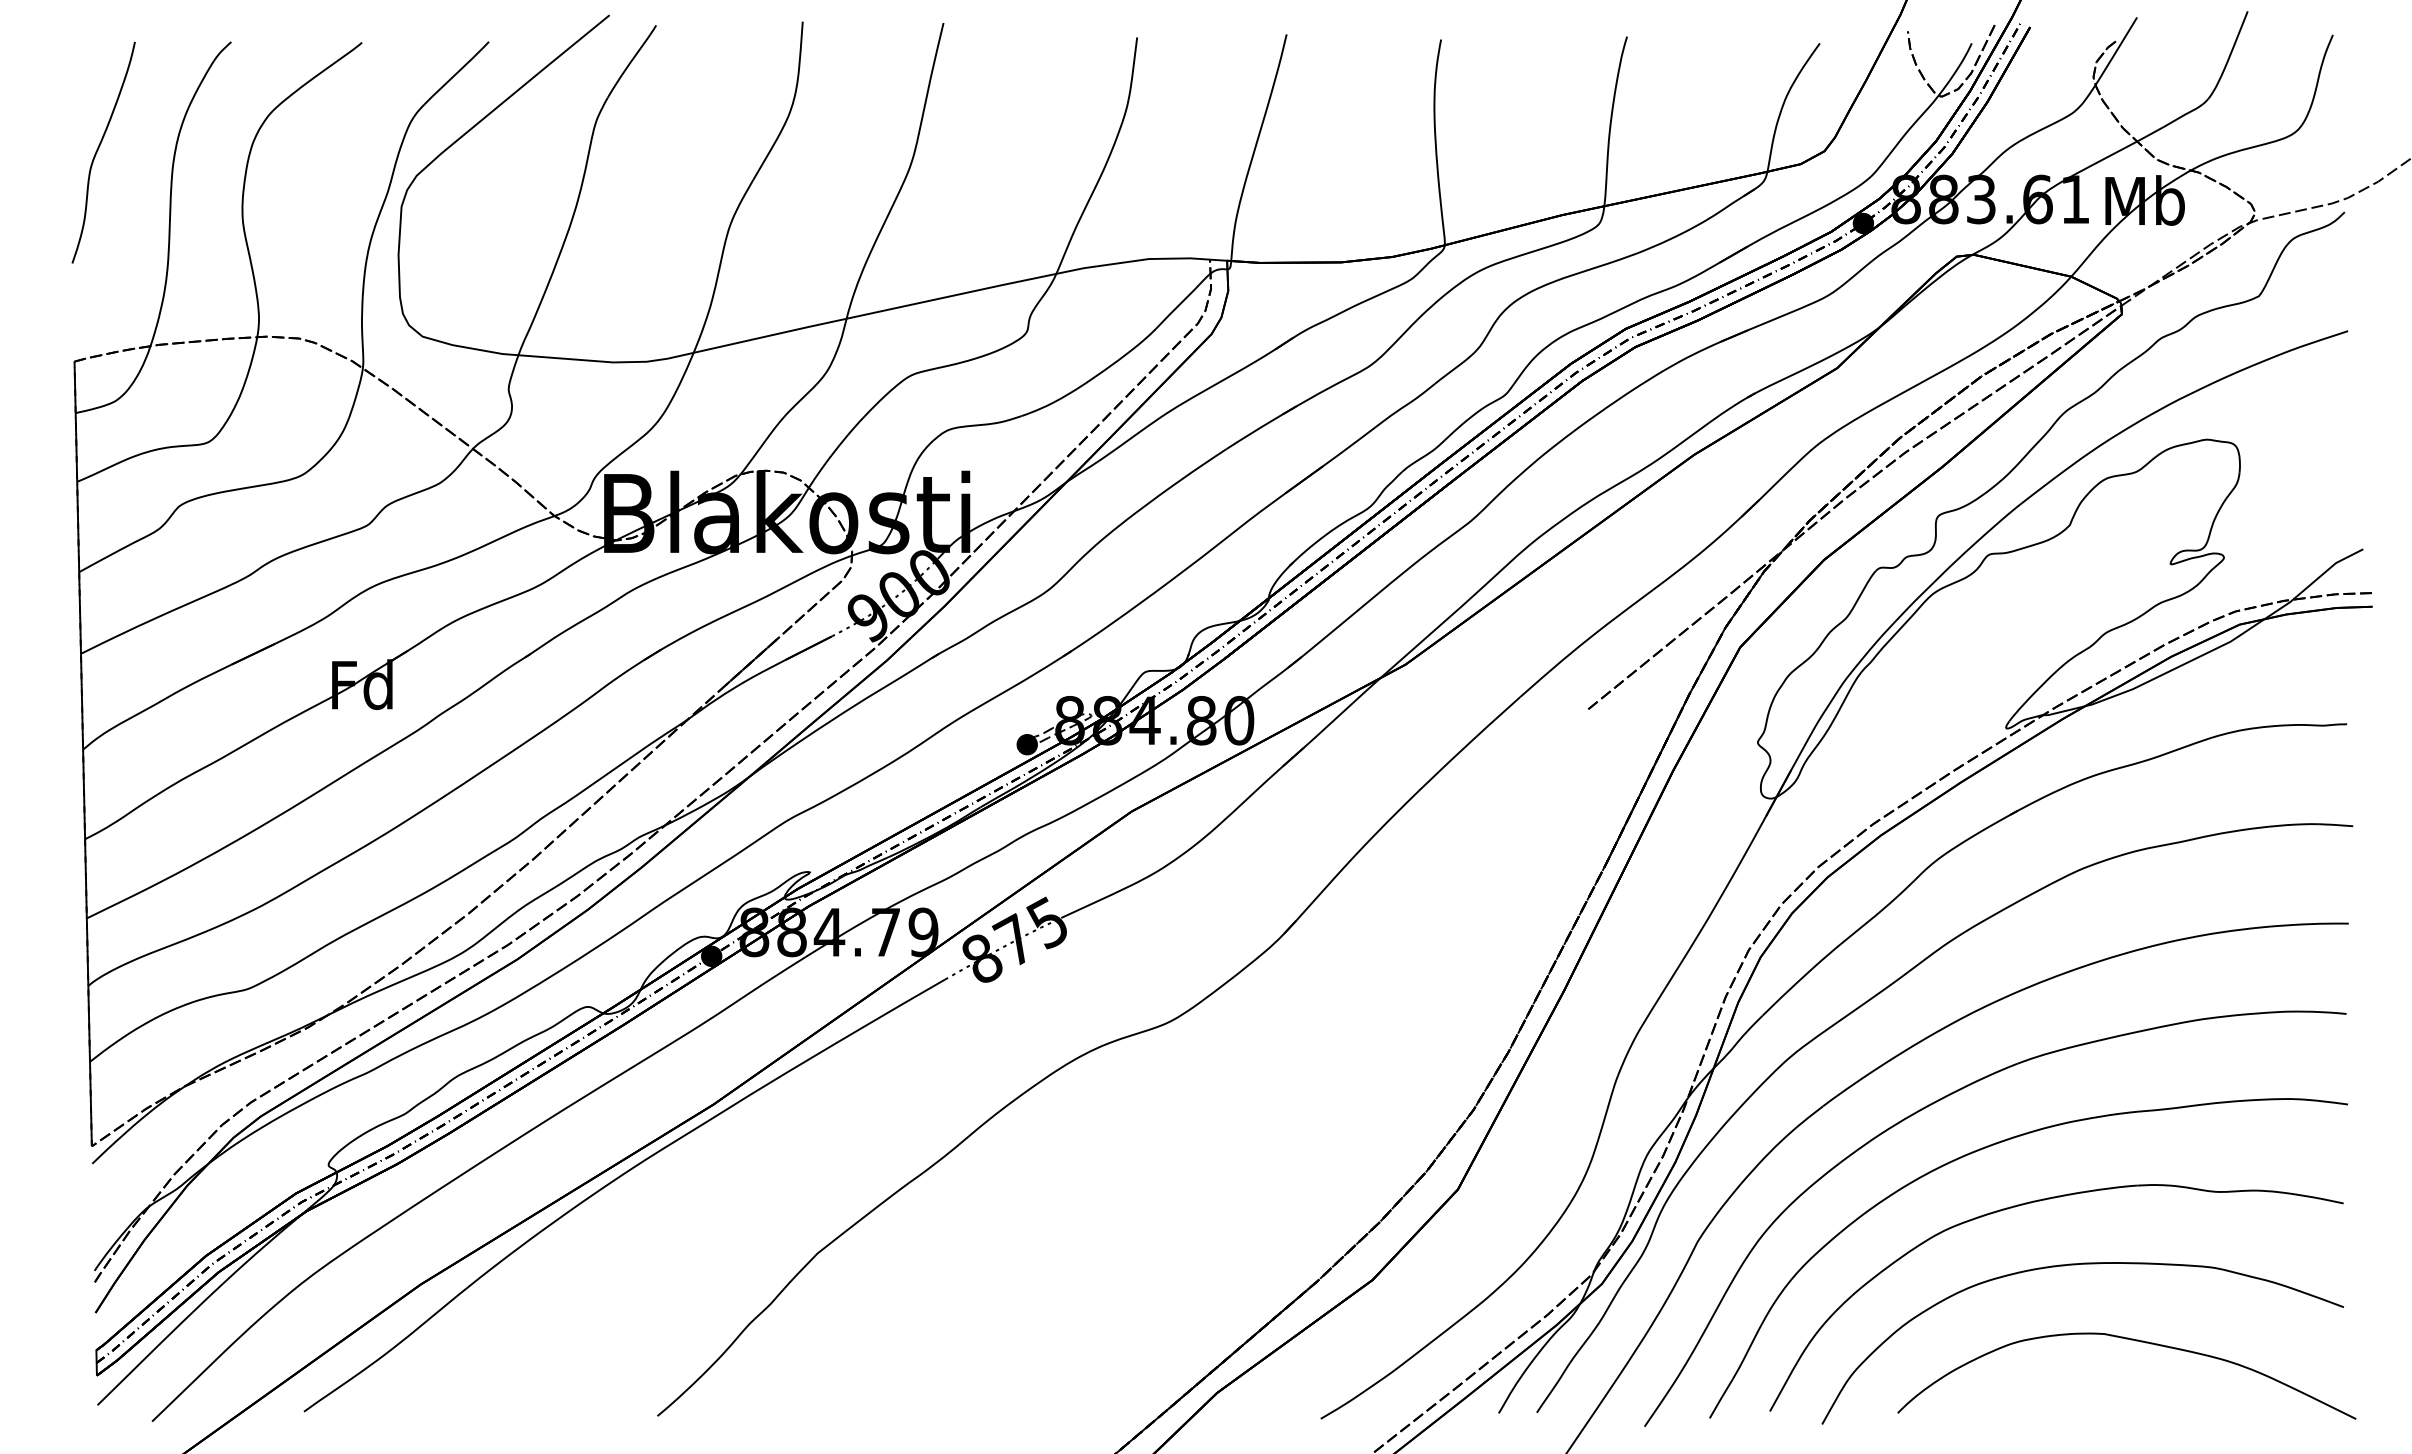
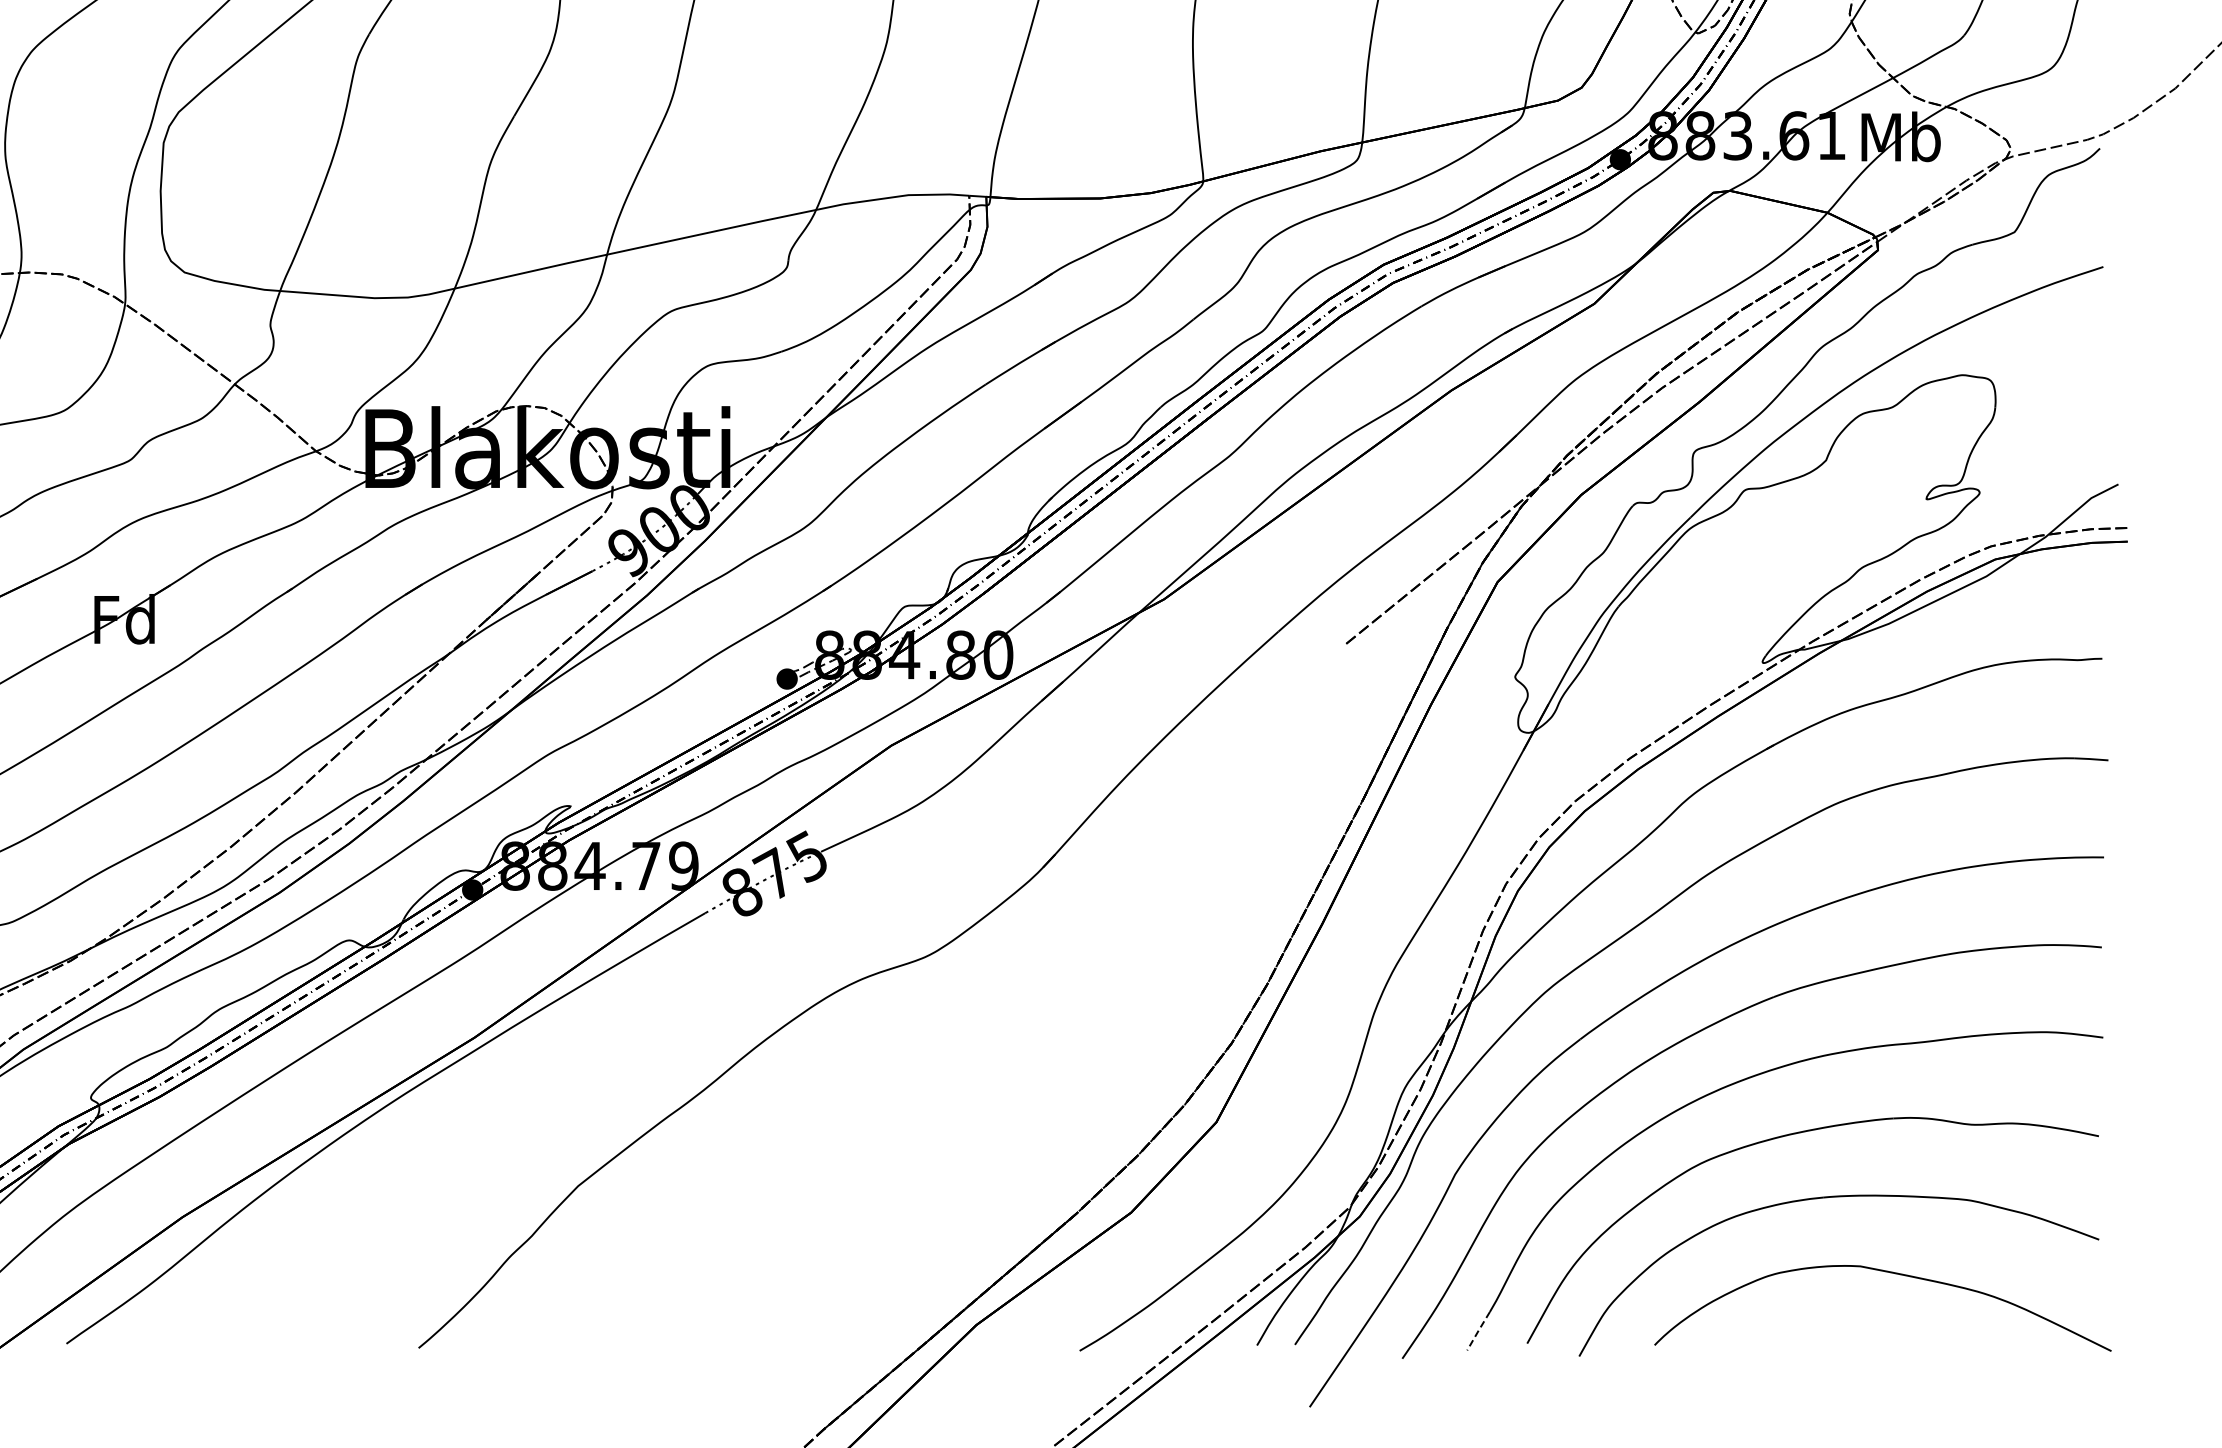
line: (1720, 1399) -> (1477, 1331), solid -> dashed

